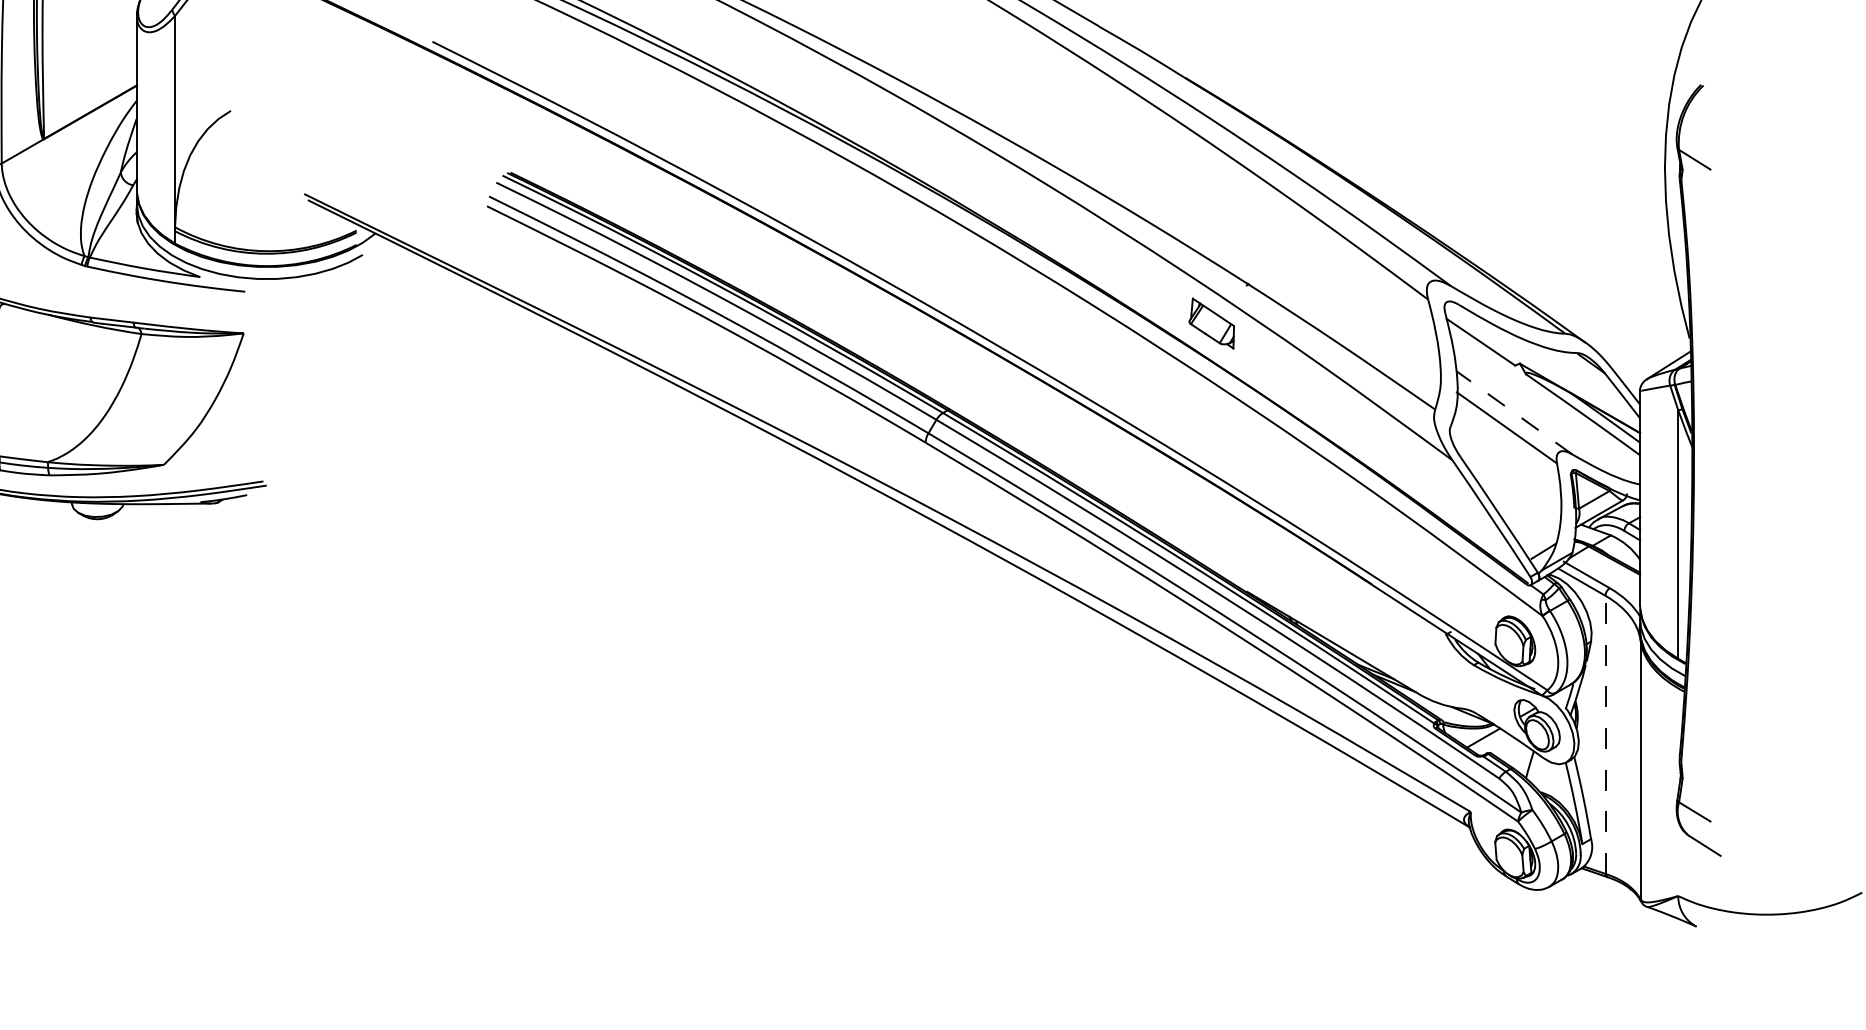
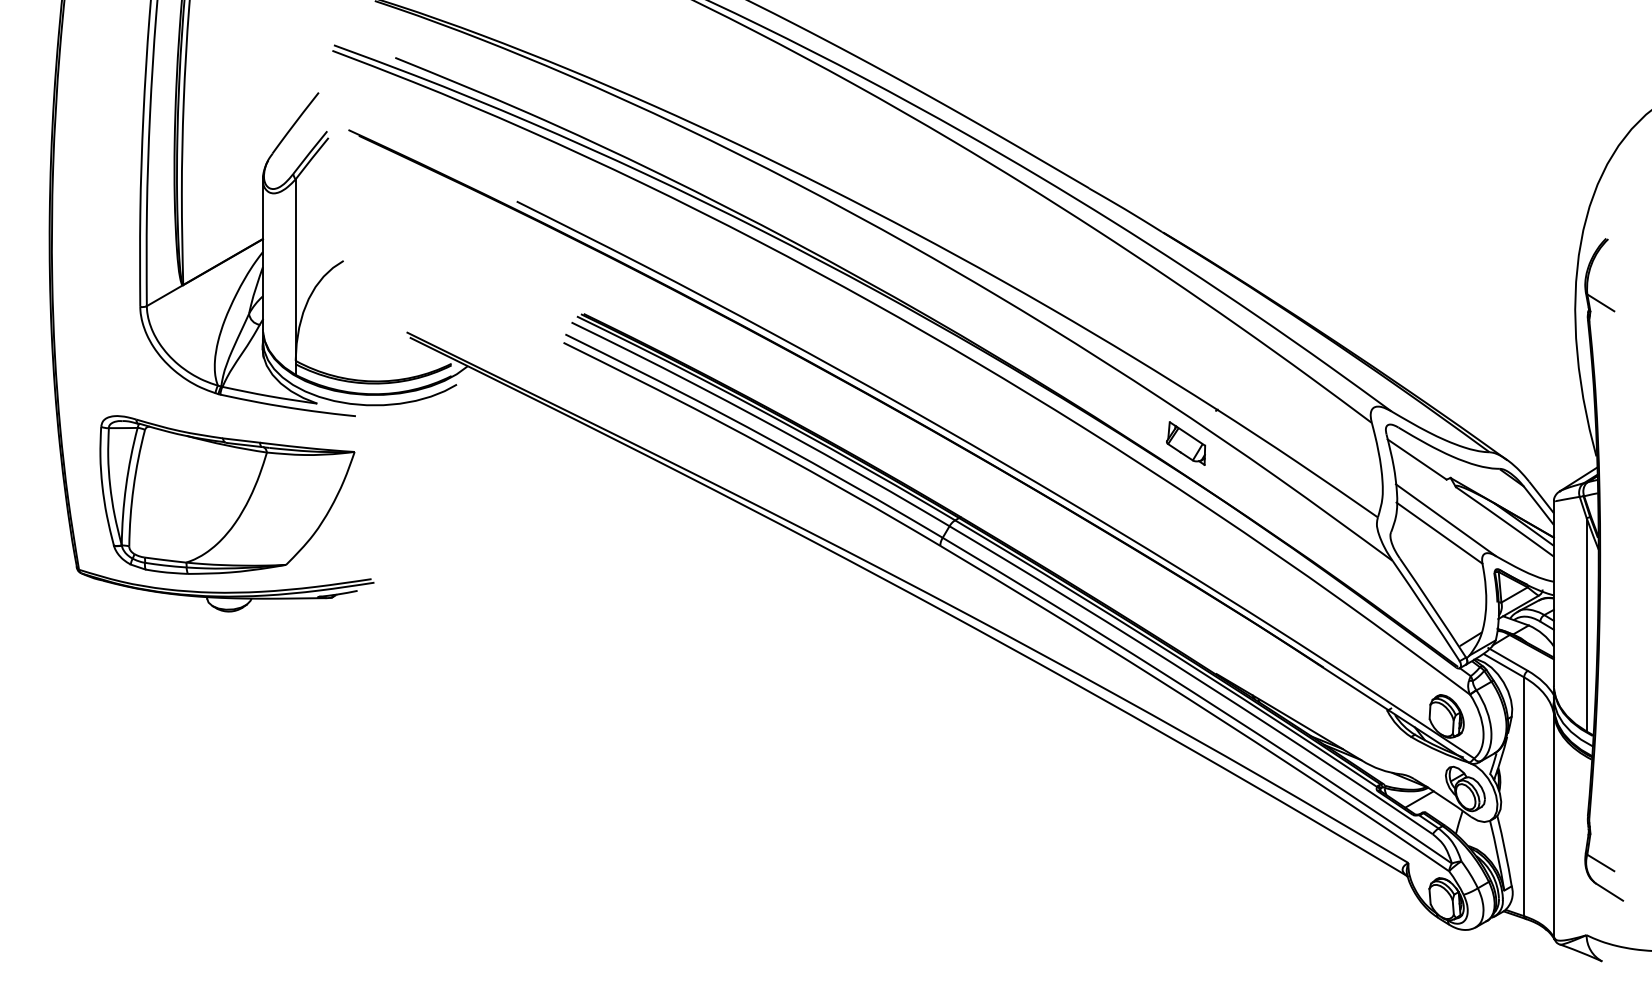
line: (1513, 411) -> (1445, 519), dashed -> solid
line: (1605, 734) -> (1524, 796), dashed -> solid

